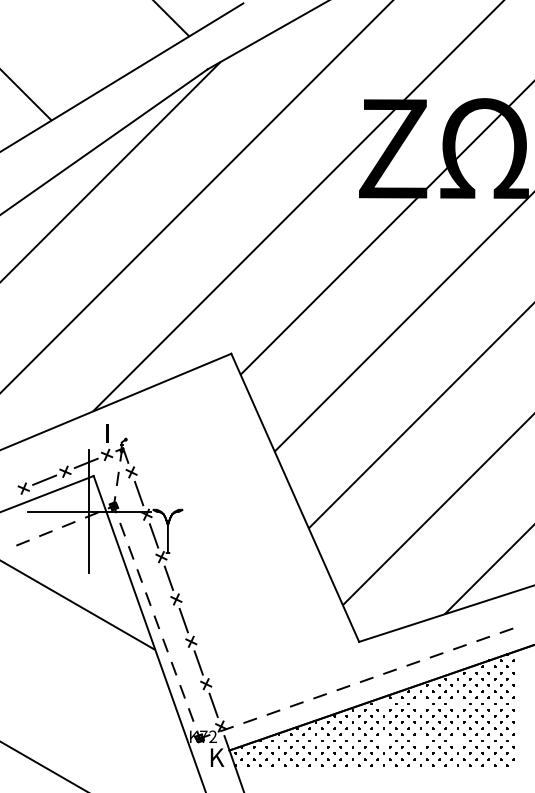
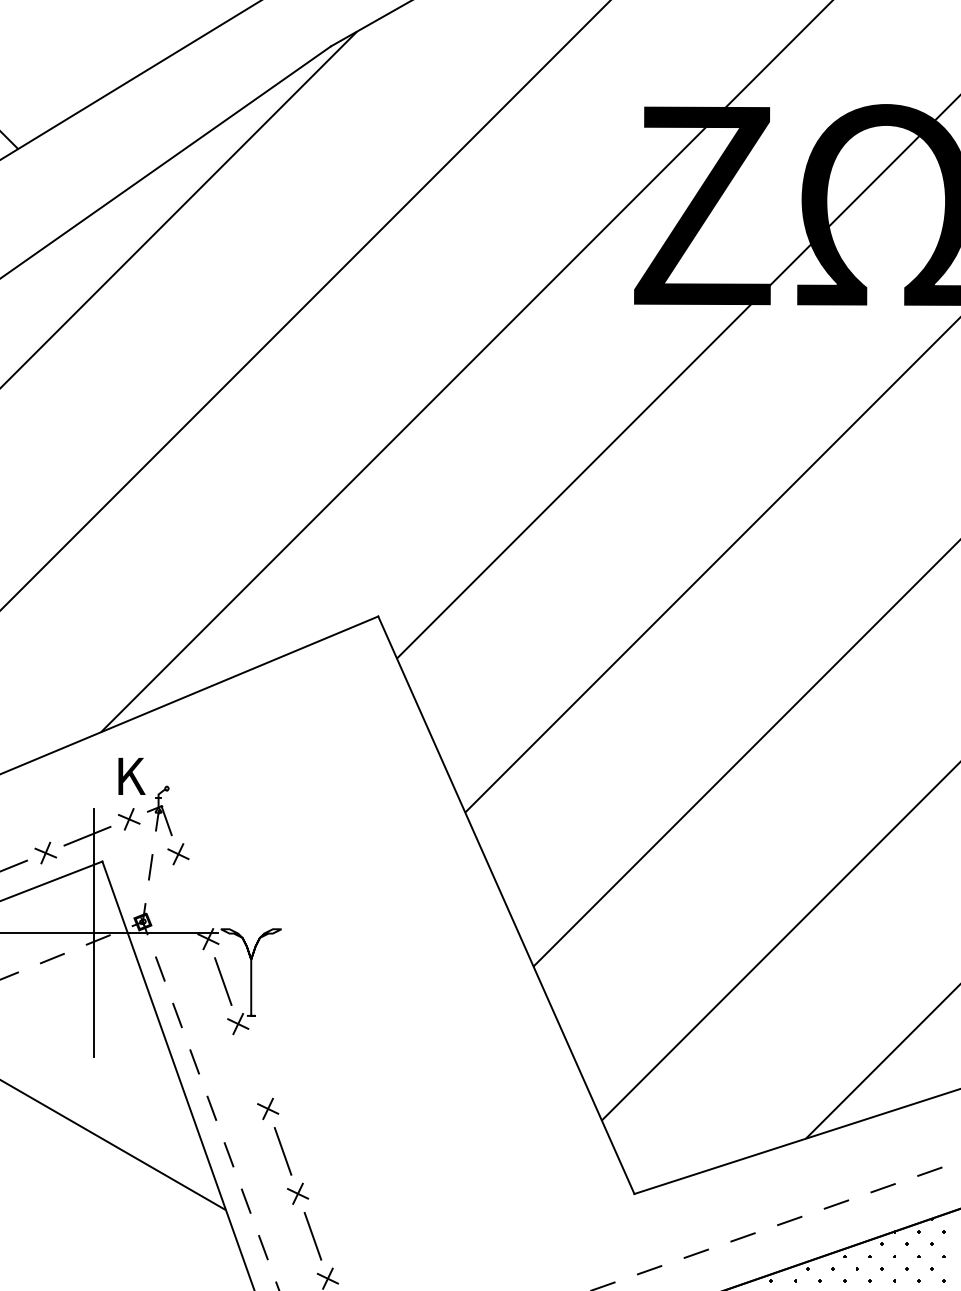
text: (108, 433) -> (132, 776), I -> Κ
line: (138, 493) -> (192, 896), removed
line: (168, 577) -> (252, 1064), removed

